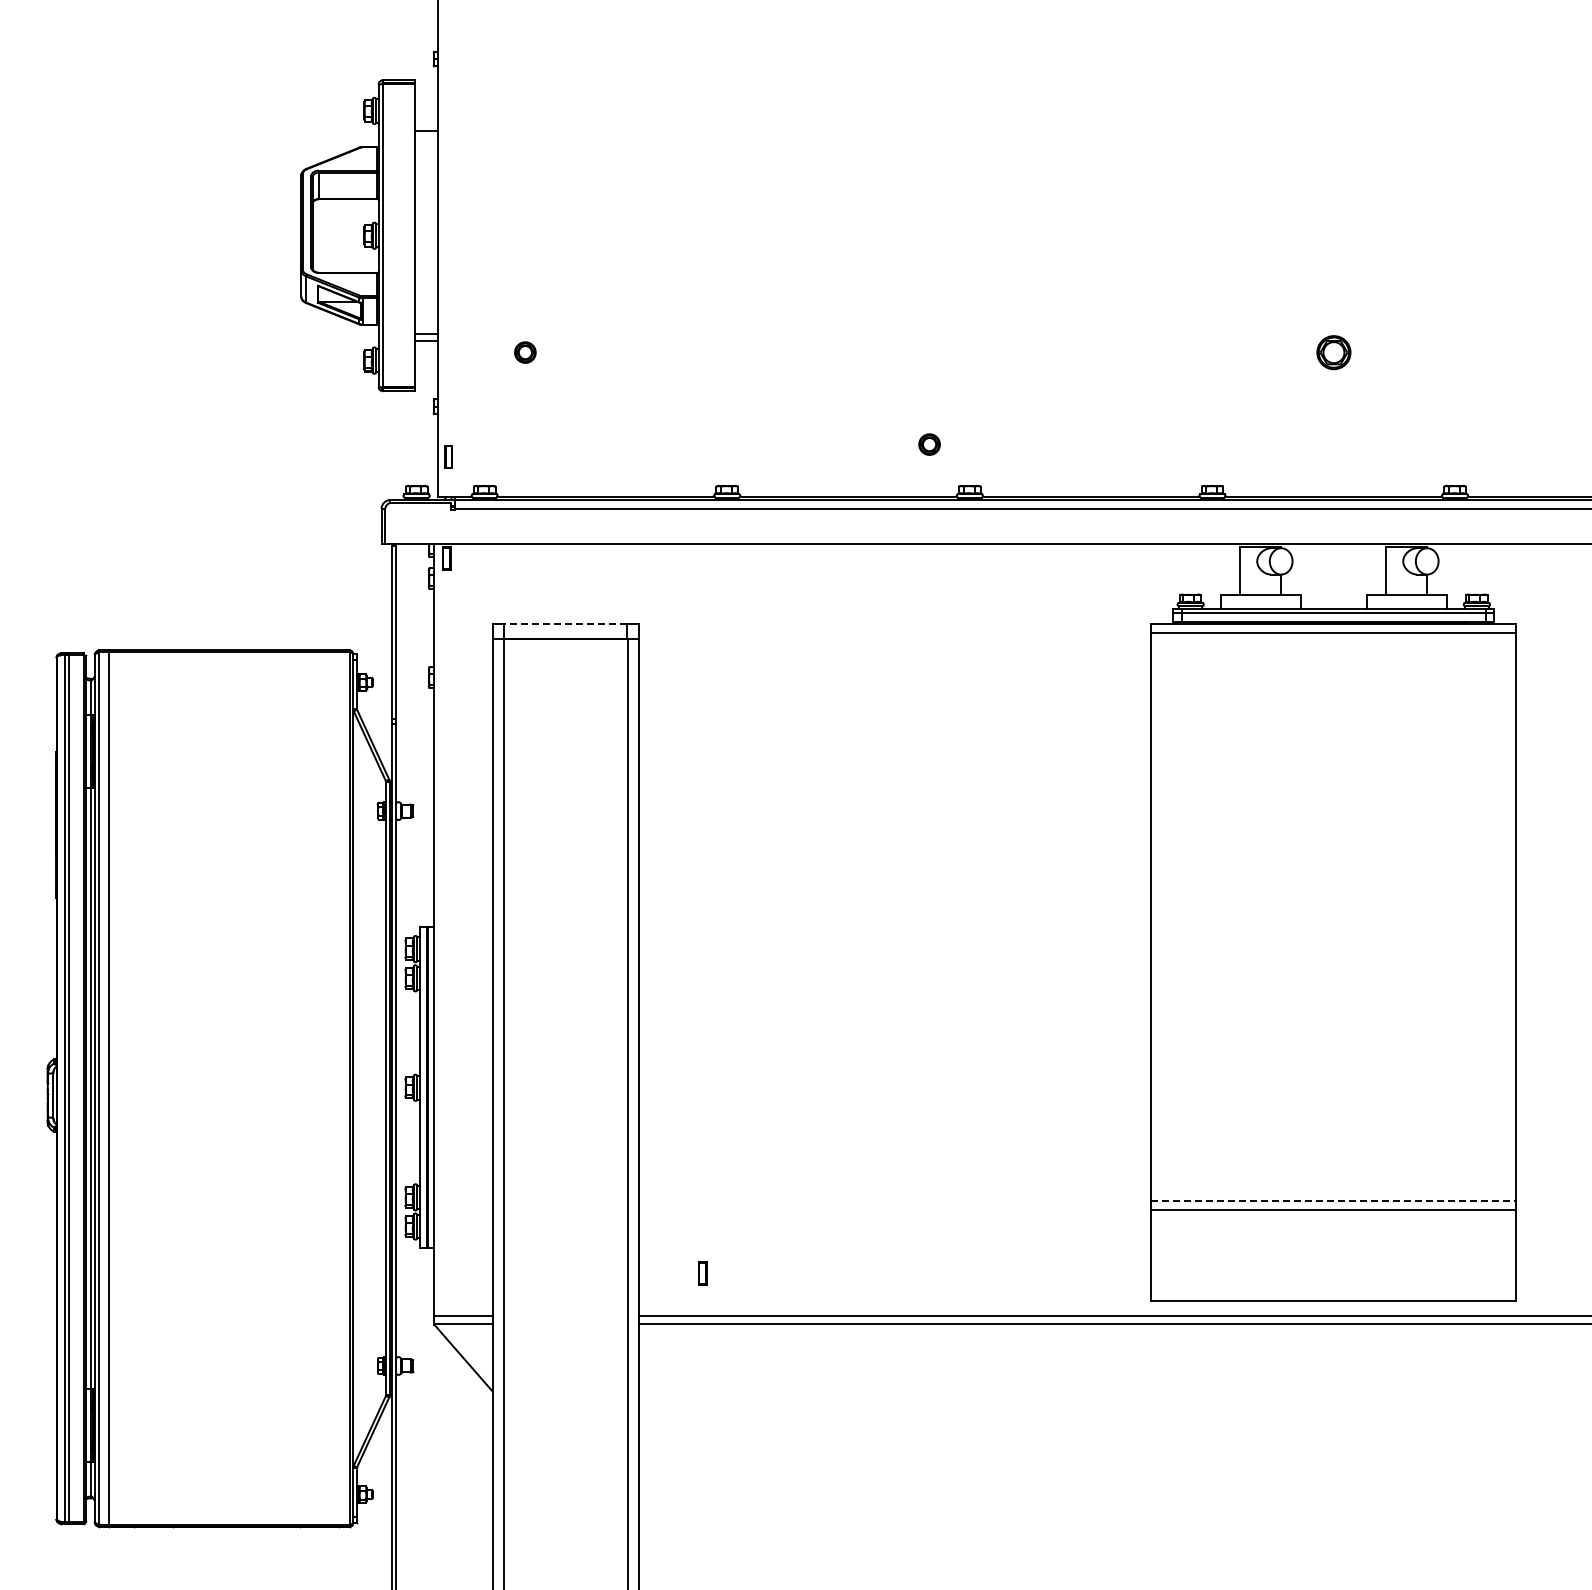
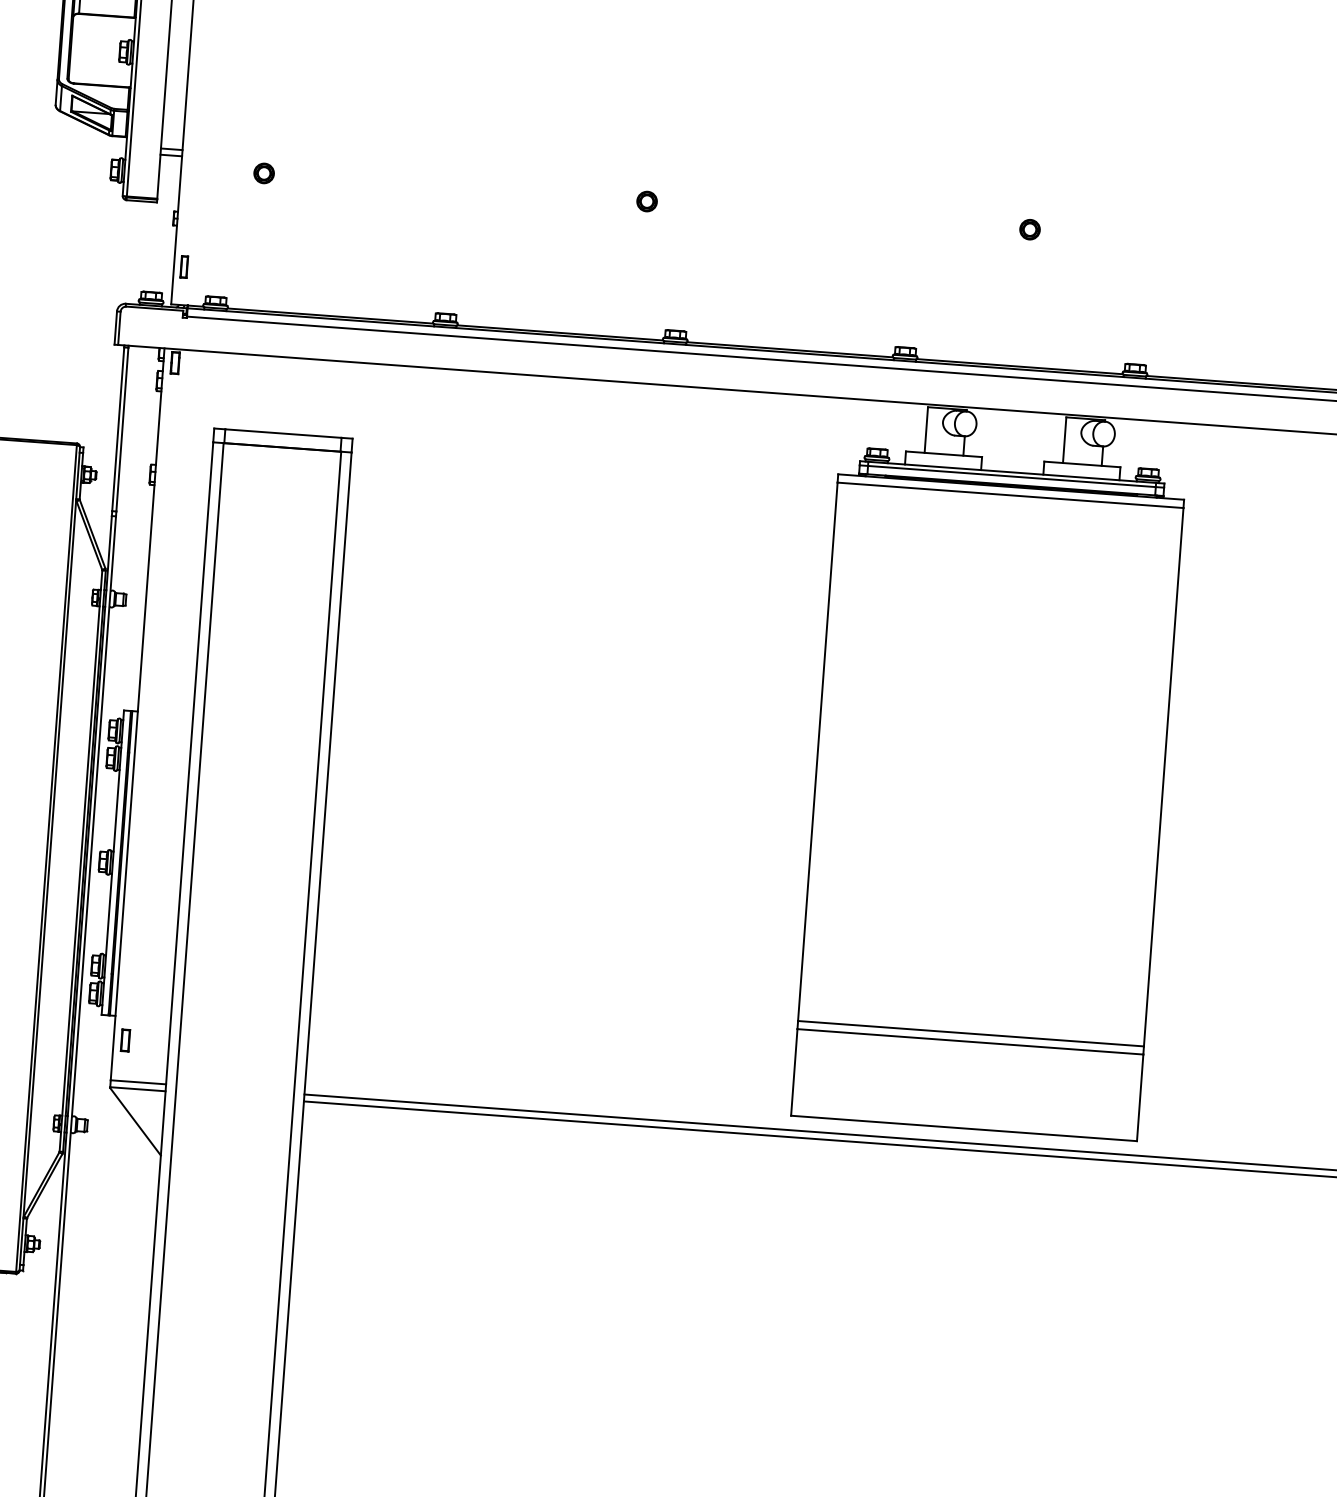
part: (1333, 352) -> (1029, 229), size x0.62
part: (929, 444) -> (647, 201), moved
line: (565, 624) -> (283, 433), dashed -> solid
line: (1333, 1201) -> (970, 1033), dashed -> solid
part: (702, 1273) -> (125, 1040), moved

